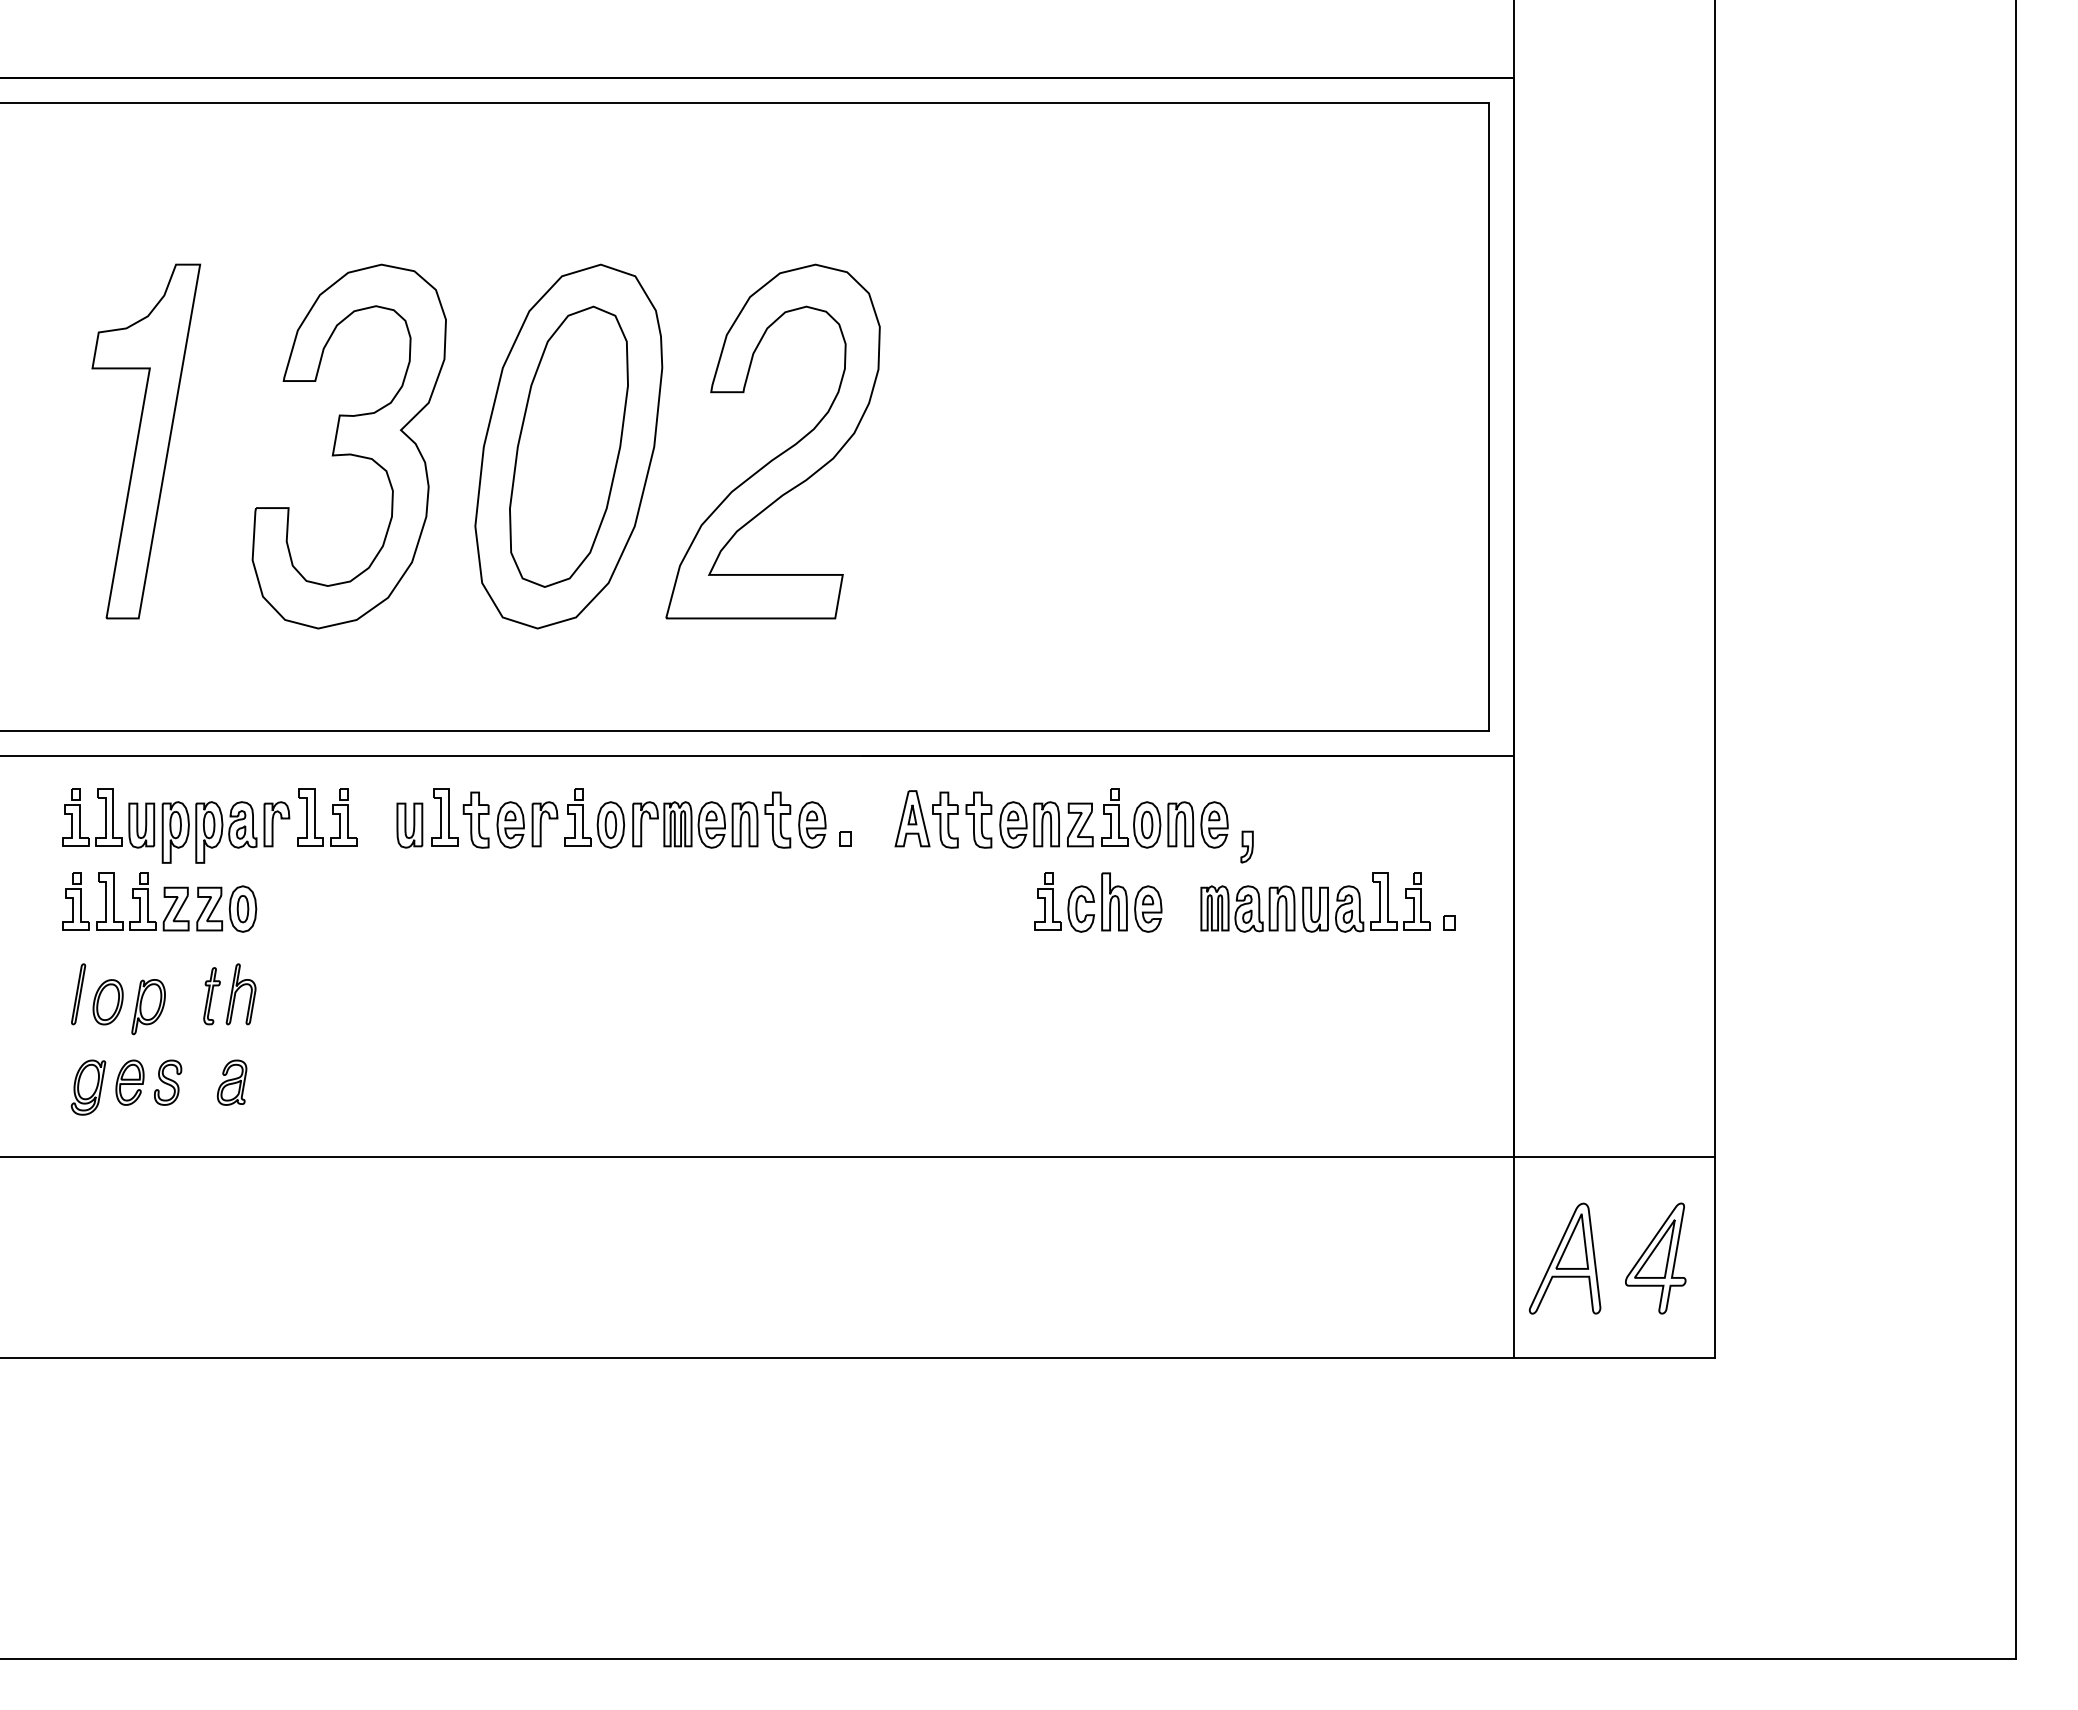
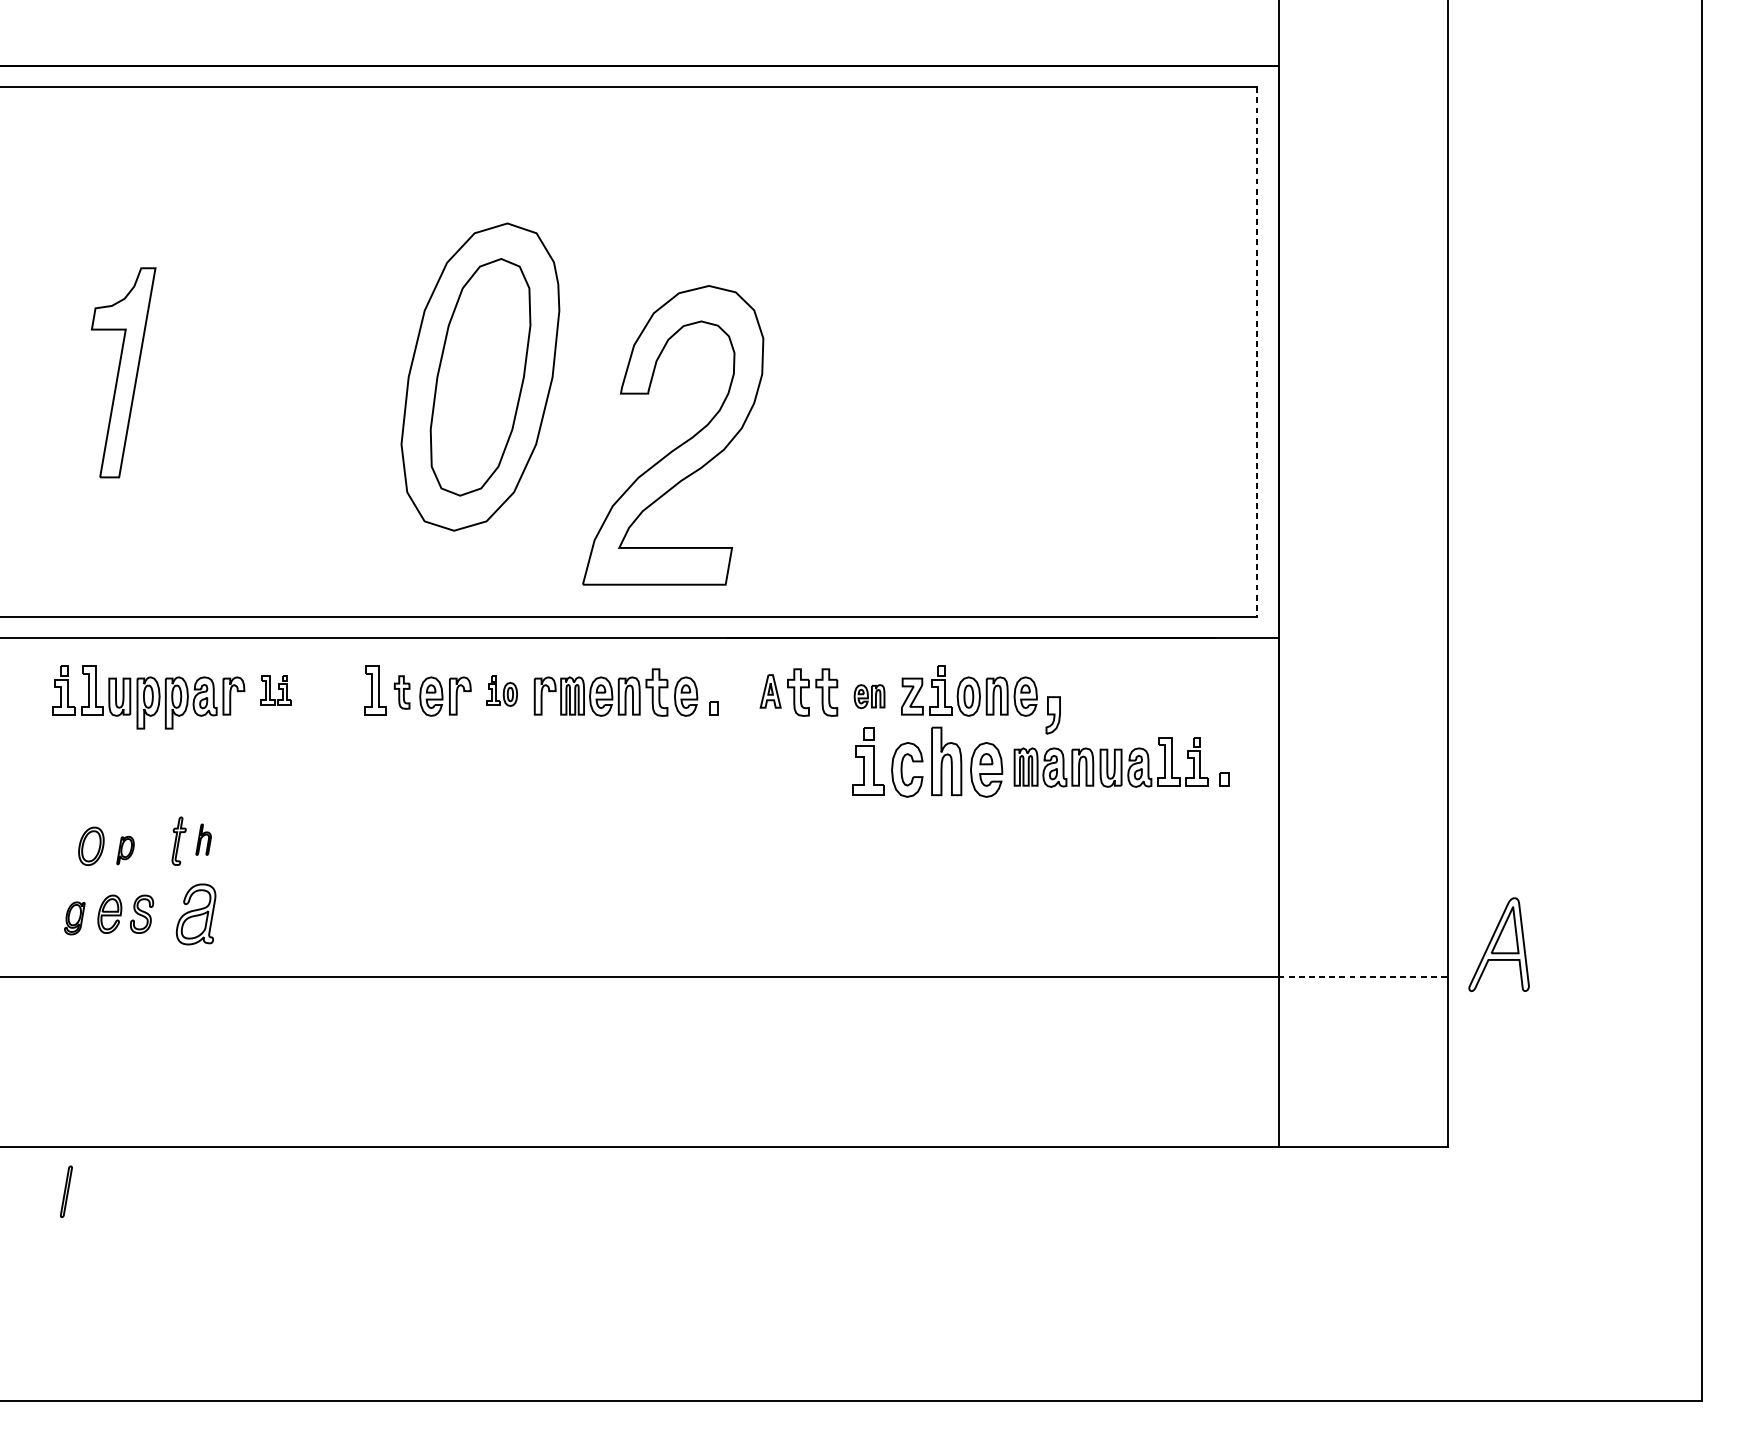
line: (1488, 416) -> (1257, 351), solid -> dashed
part: (146, 441) -> (123, 372), size x0.7
part: (348, 446) -> (294, 377), removed
part: (781, 452) -> (680, 444), moved
part: (327, 817) -> (276, 690), size x0.6
part: (594, 818) -> (502, 691), size x0.6
part: (912, 818) -> (770, 691), size x0.7
part: (475, 819) -> (401, 692), size x0.7
part: (1029, 824) -> (869, 696), size x0.6
part: (409, 825) -> (345, 697), removed
part: (1246, 846) -> (1052, 714), size x1.4
part: (163, 897) -> (138, 757), removed
part: (1098, 902) -> (927, 762), size x1.4
part: (78, 994) -> (66, 1191), moved
part: (240, 994) -> (203, 839), size x0.6
part: (148, 1007) -> (125, 850), size x0.6
part: (231, 1082) -> (195, 914), size x1.6
part: (88, 1087) -> (74, 918), size x0.7
line: (1614, 1157) -> (1363, 977), solid -> dashed
part: (1564, 1258) -> (1498, 944), moved
part: (1655, 1258) -> (1398, 1062), removed

